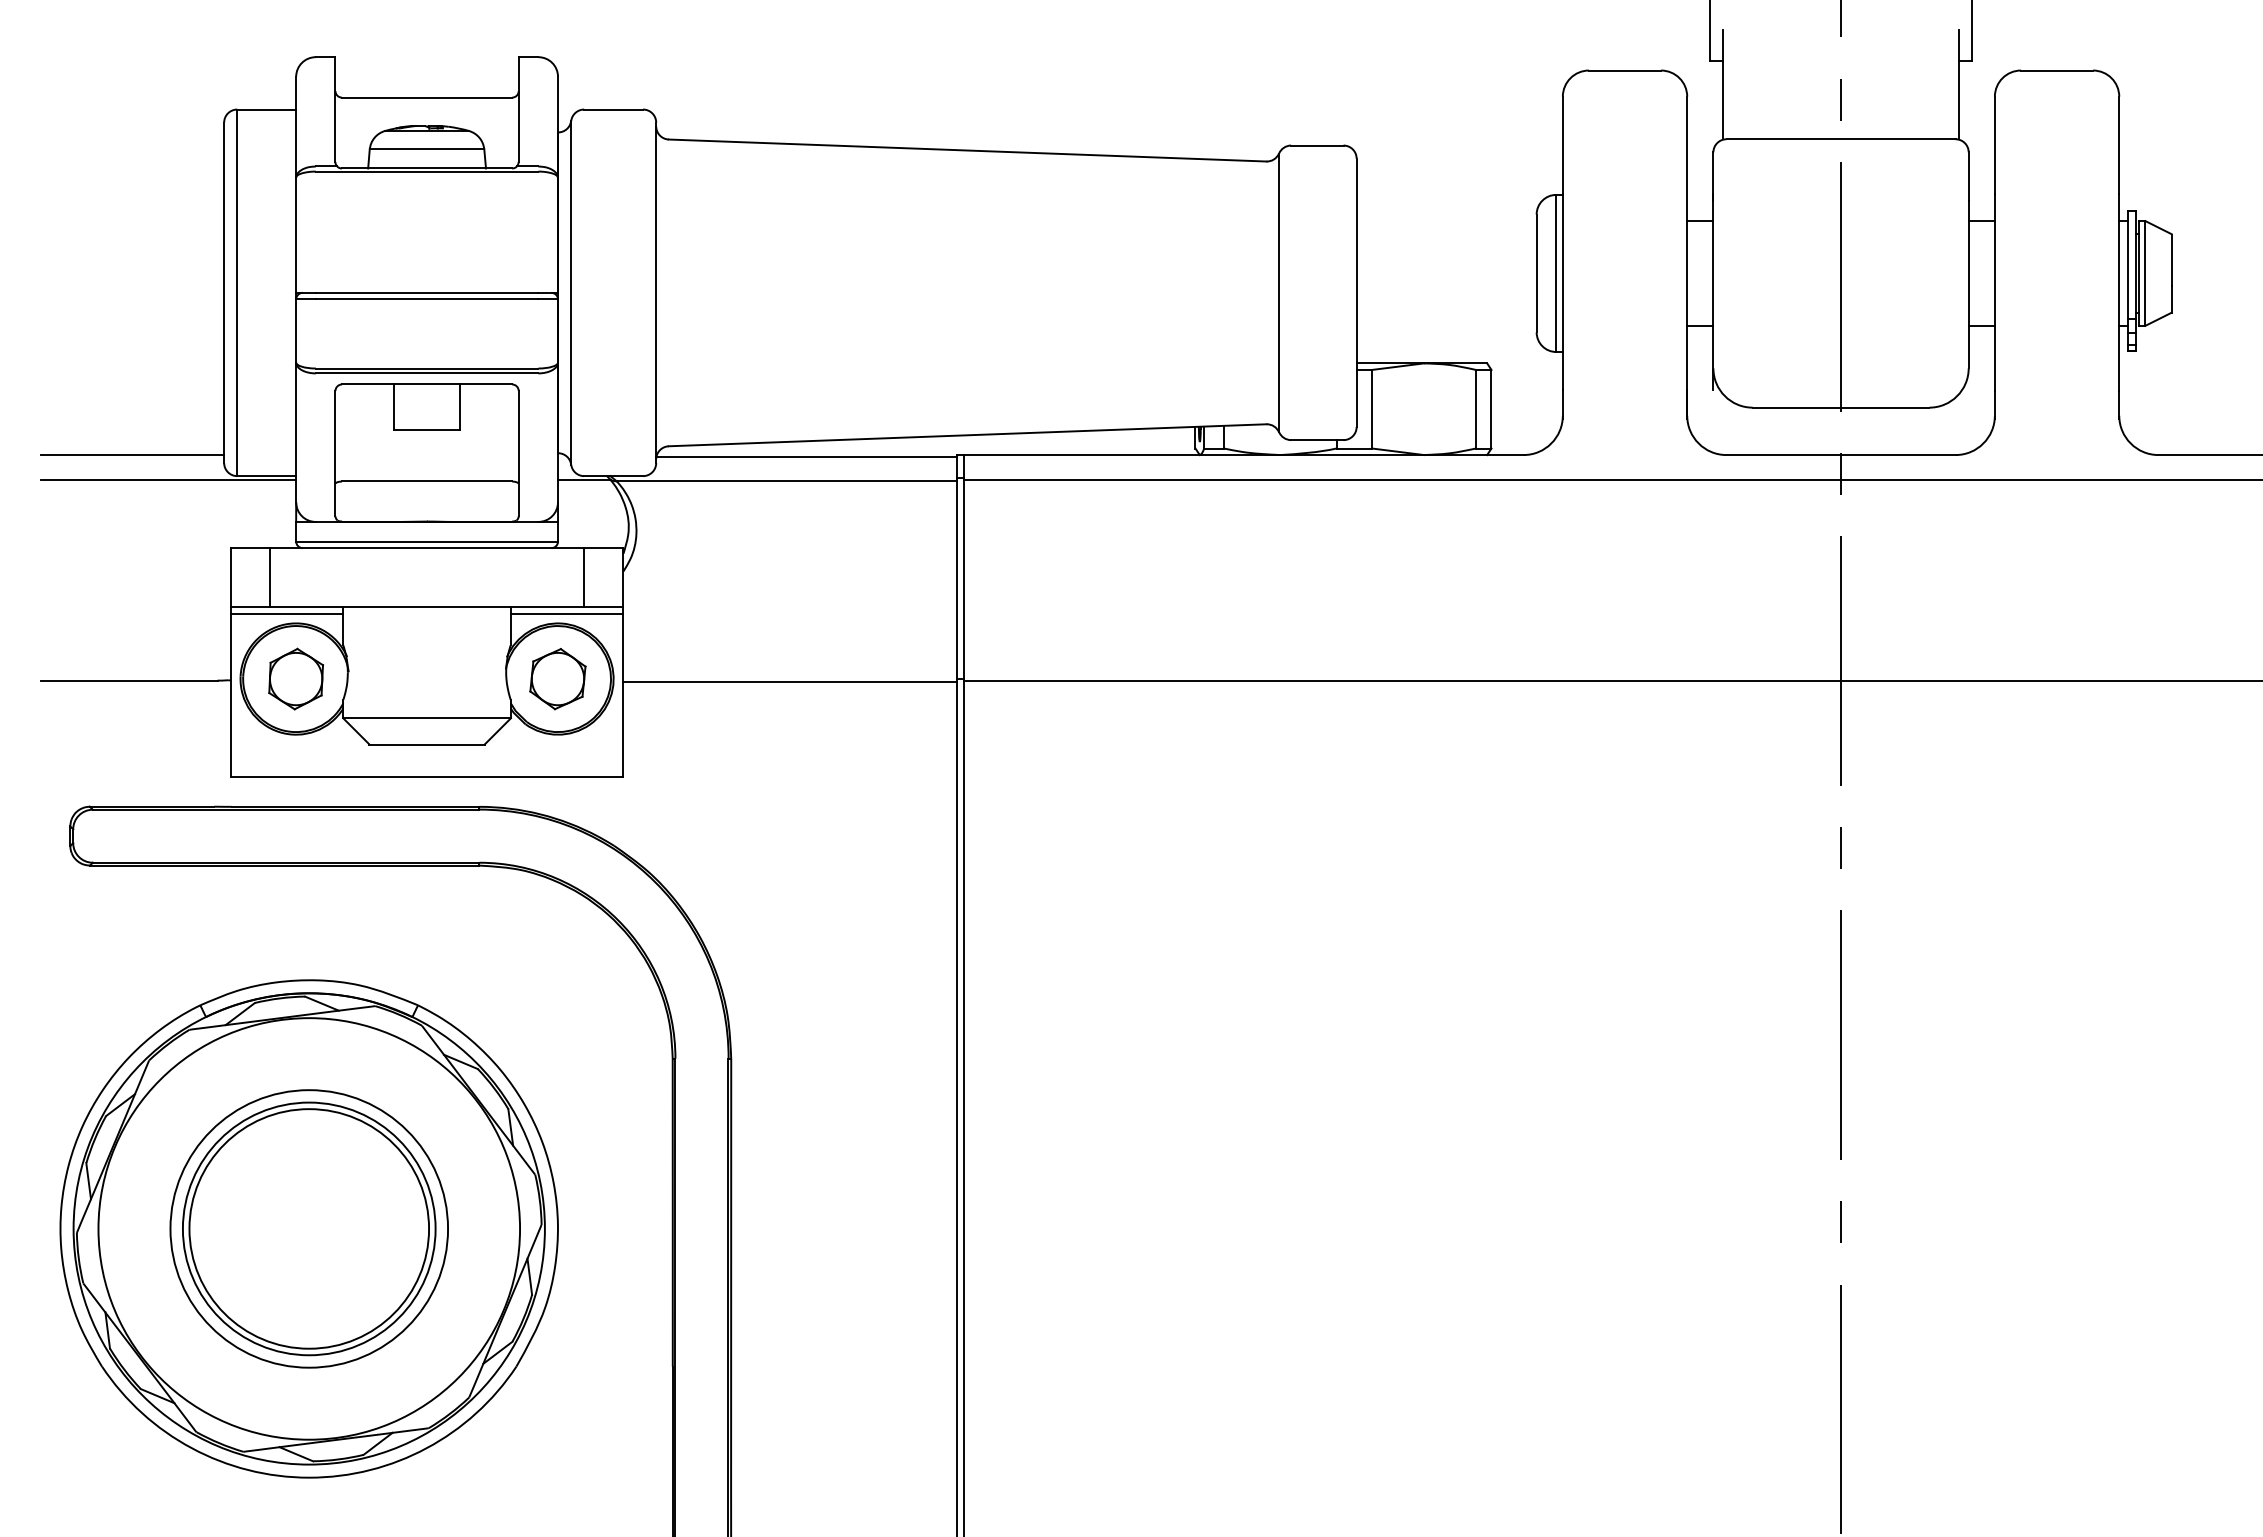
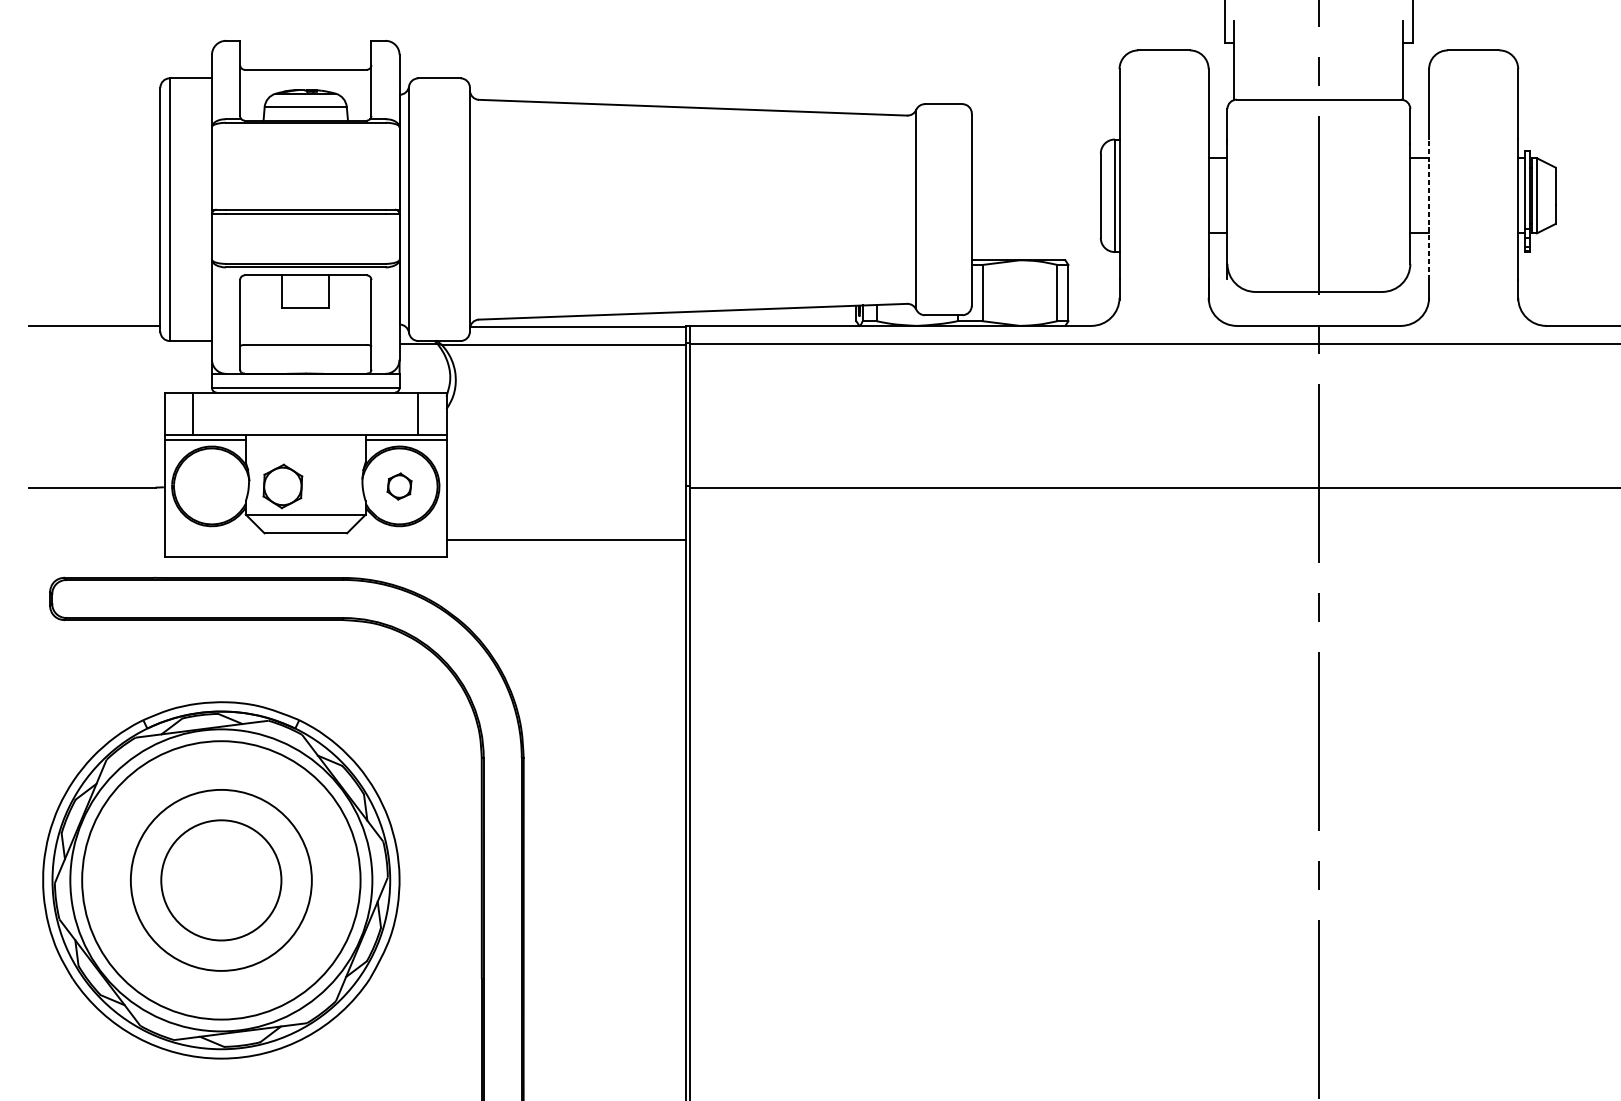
line: (1994, 292) -> (1428, 209), solid -> dashed
line: (168, 480) -> (120, 344), removed
part: (295, 678) -> (282, 486), moved
part: (557, 679) -> (399, 486), size x0.6
line: (790, 681) -> (566, 539), moved
circle: (309, 1228) -> (221, 880), size x0.7
circle: (309, 1228) -> (221, 880), size x1.4

